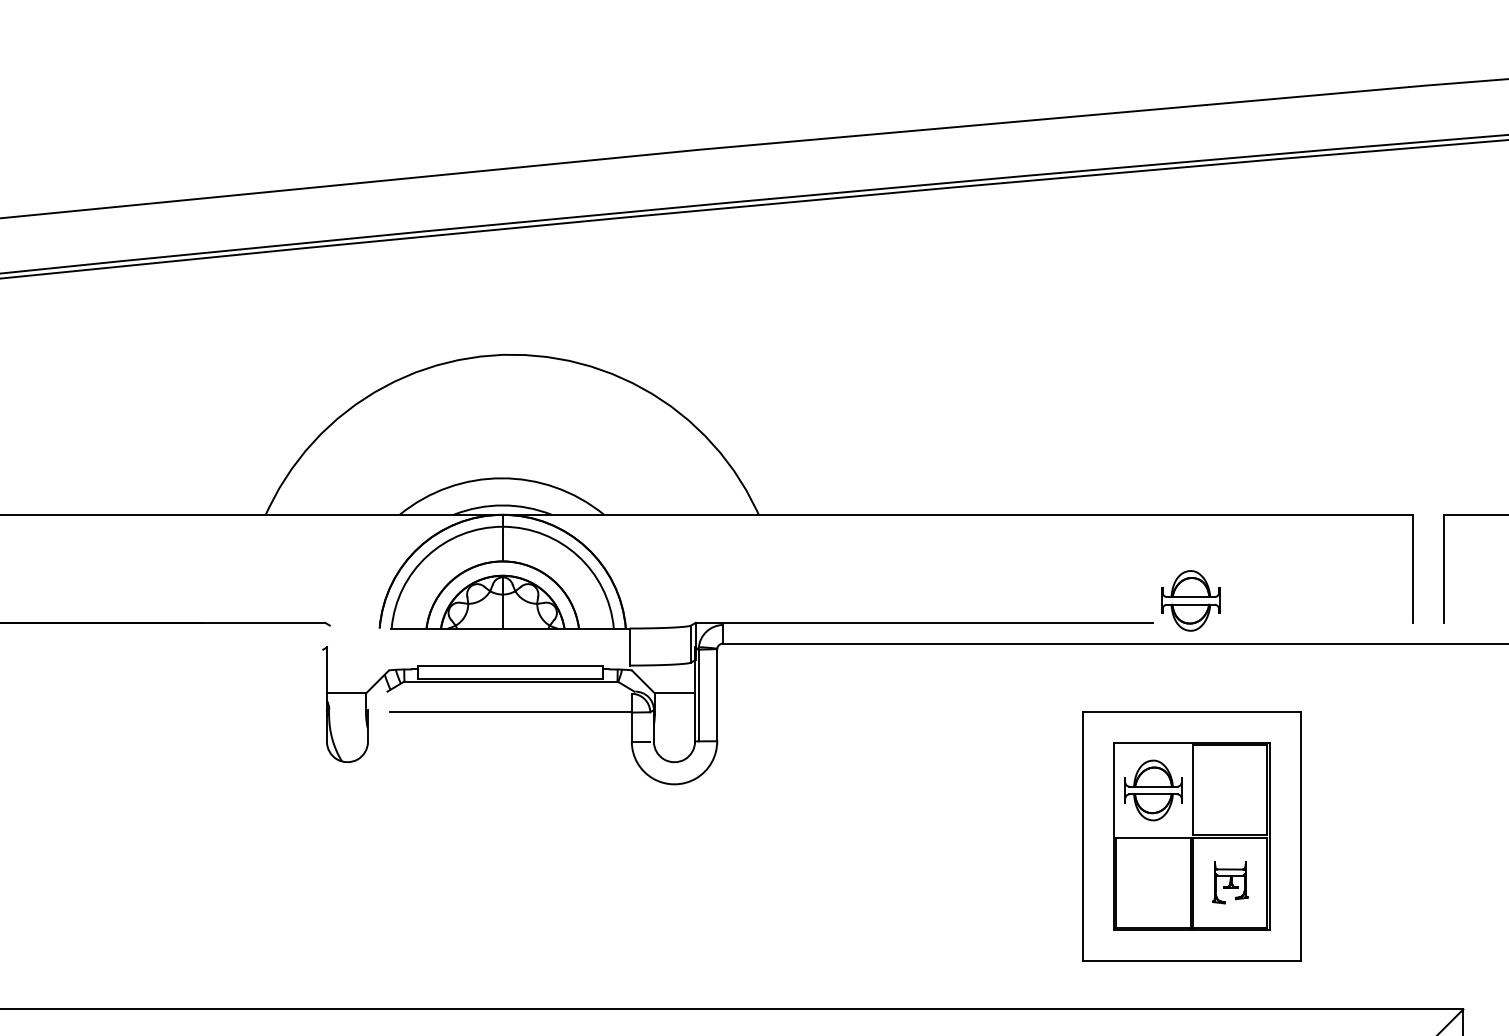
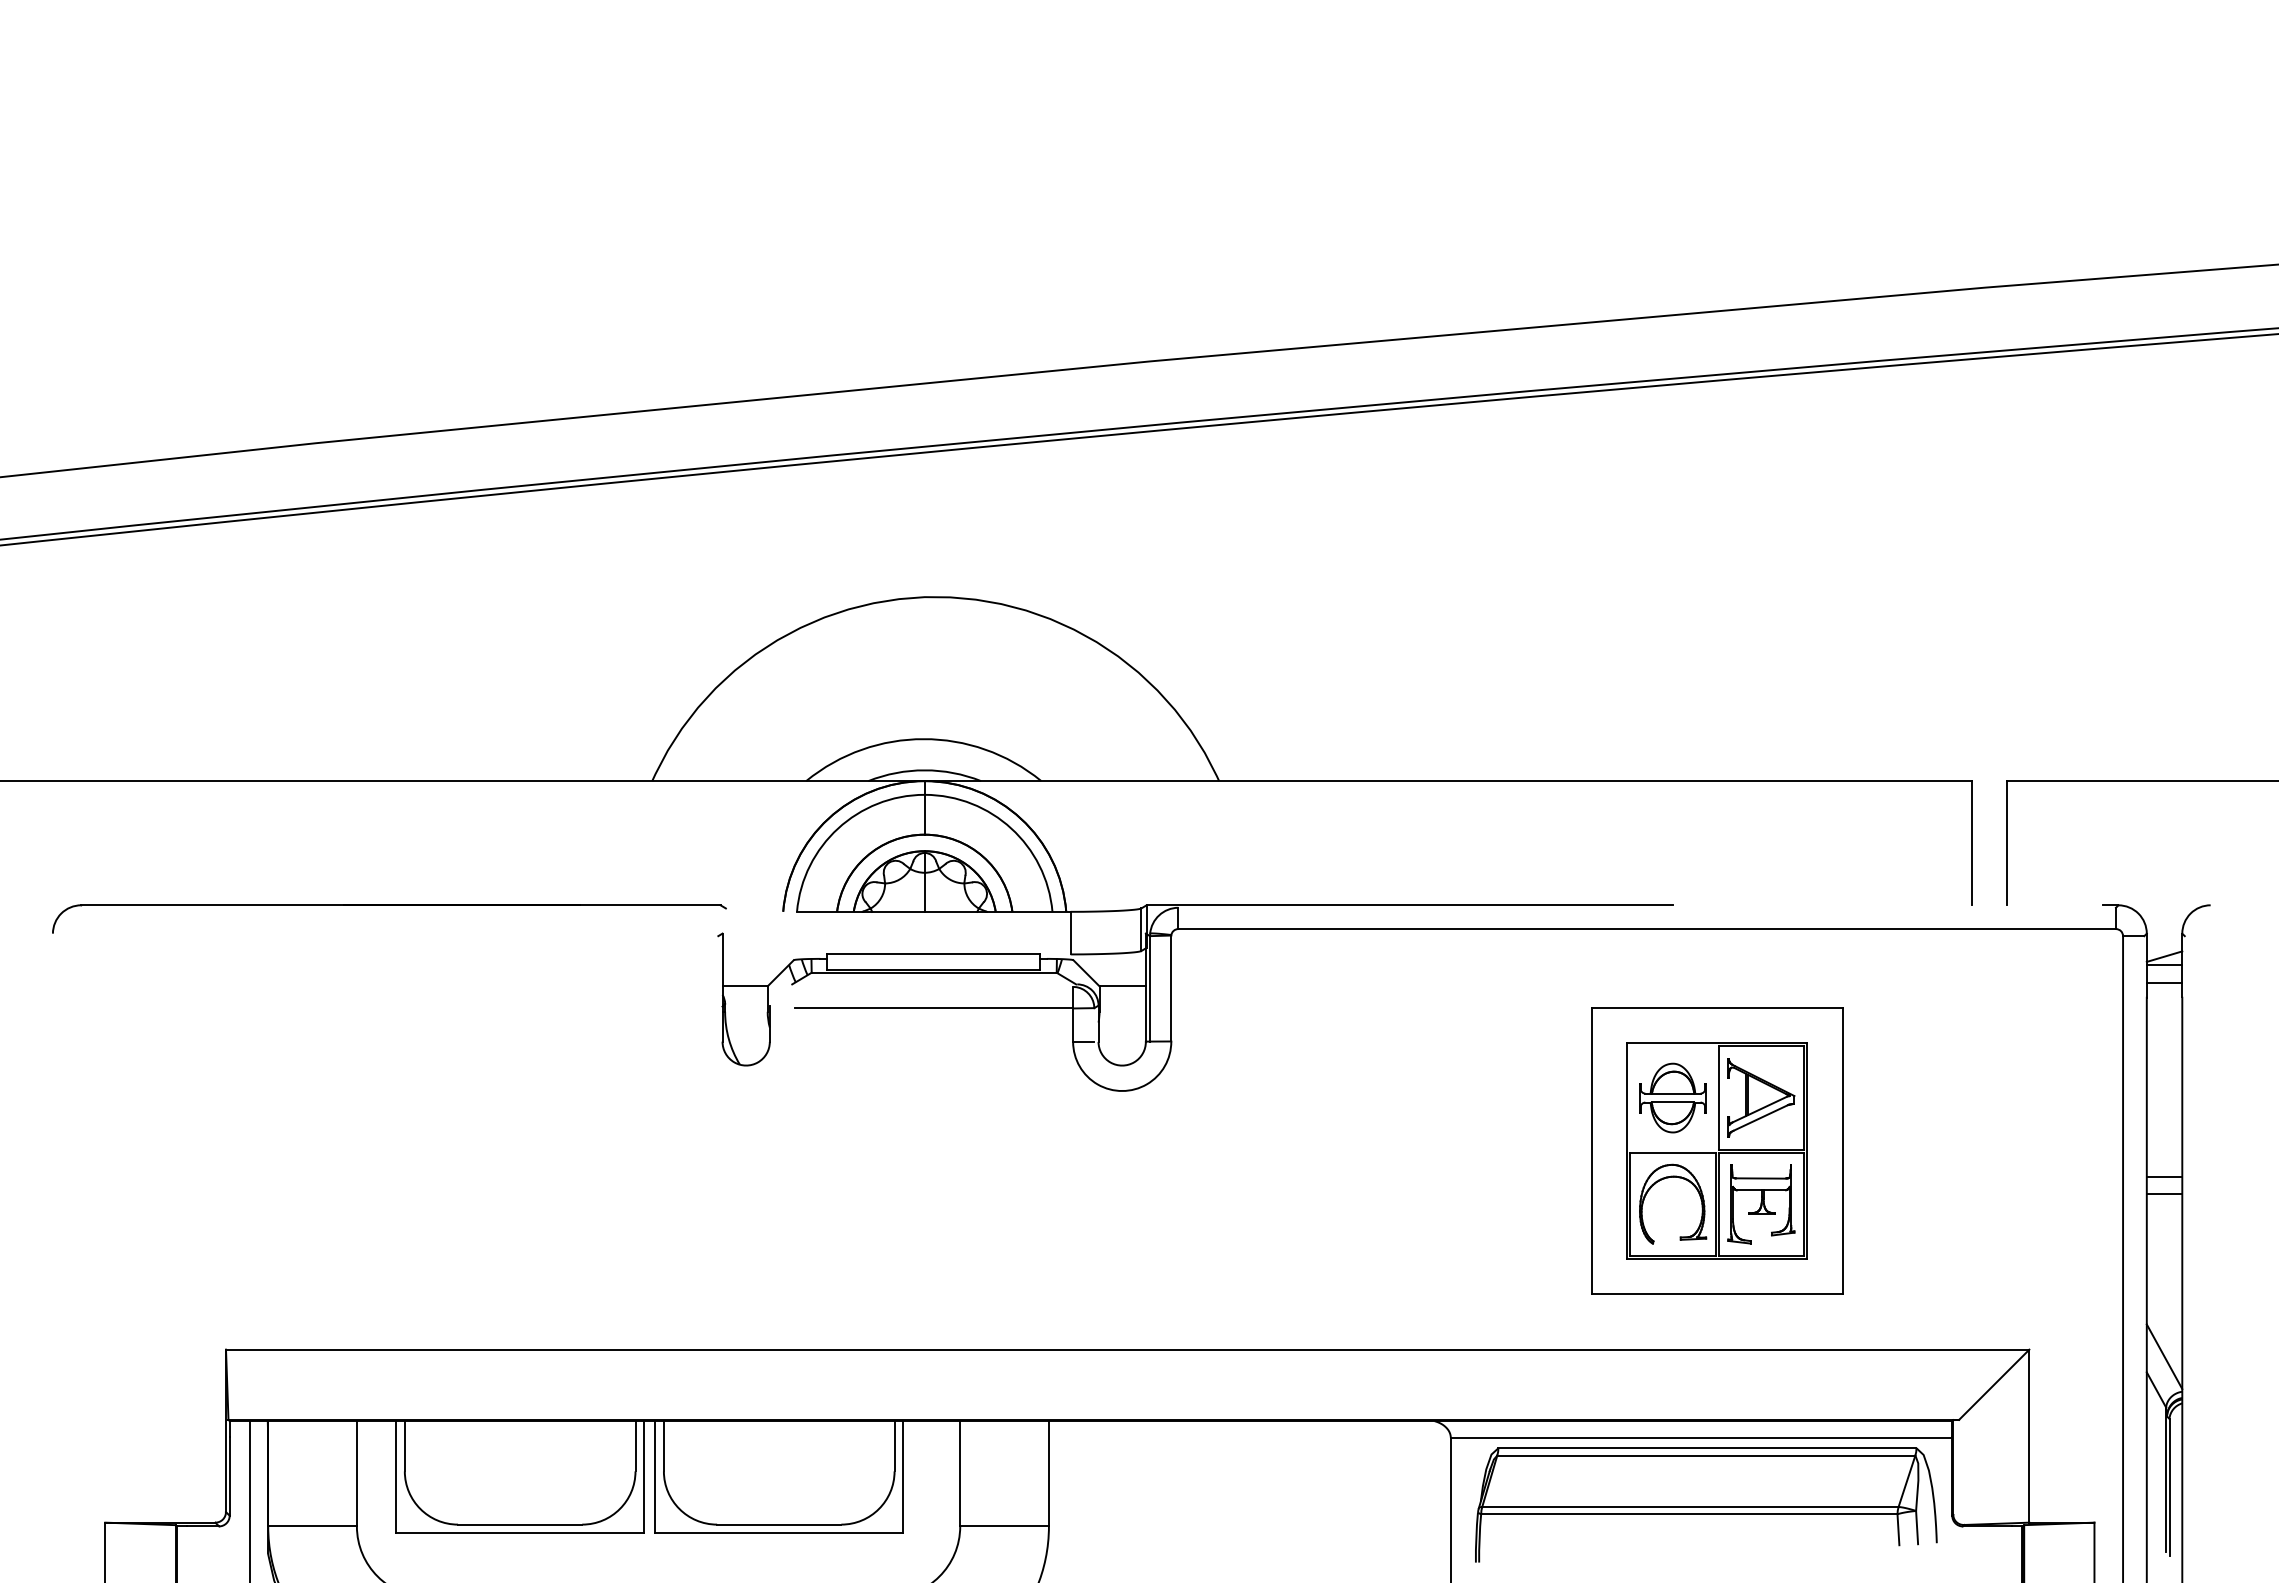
part: (1190, 600) -> (1715, 879), removed
part: (1230, 789) -> (1761, 1097), added
part: (1149, 860) -> (1668, 1178), added
part: (1230, 883) -> (1761, 1204), size x1.67

